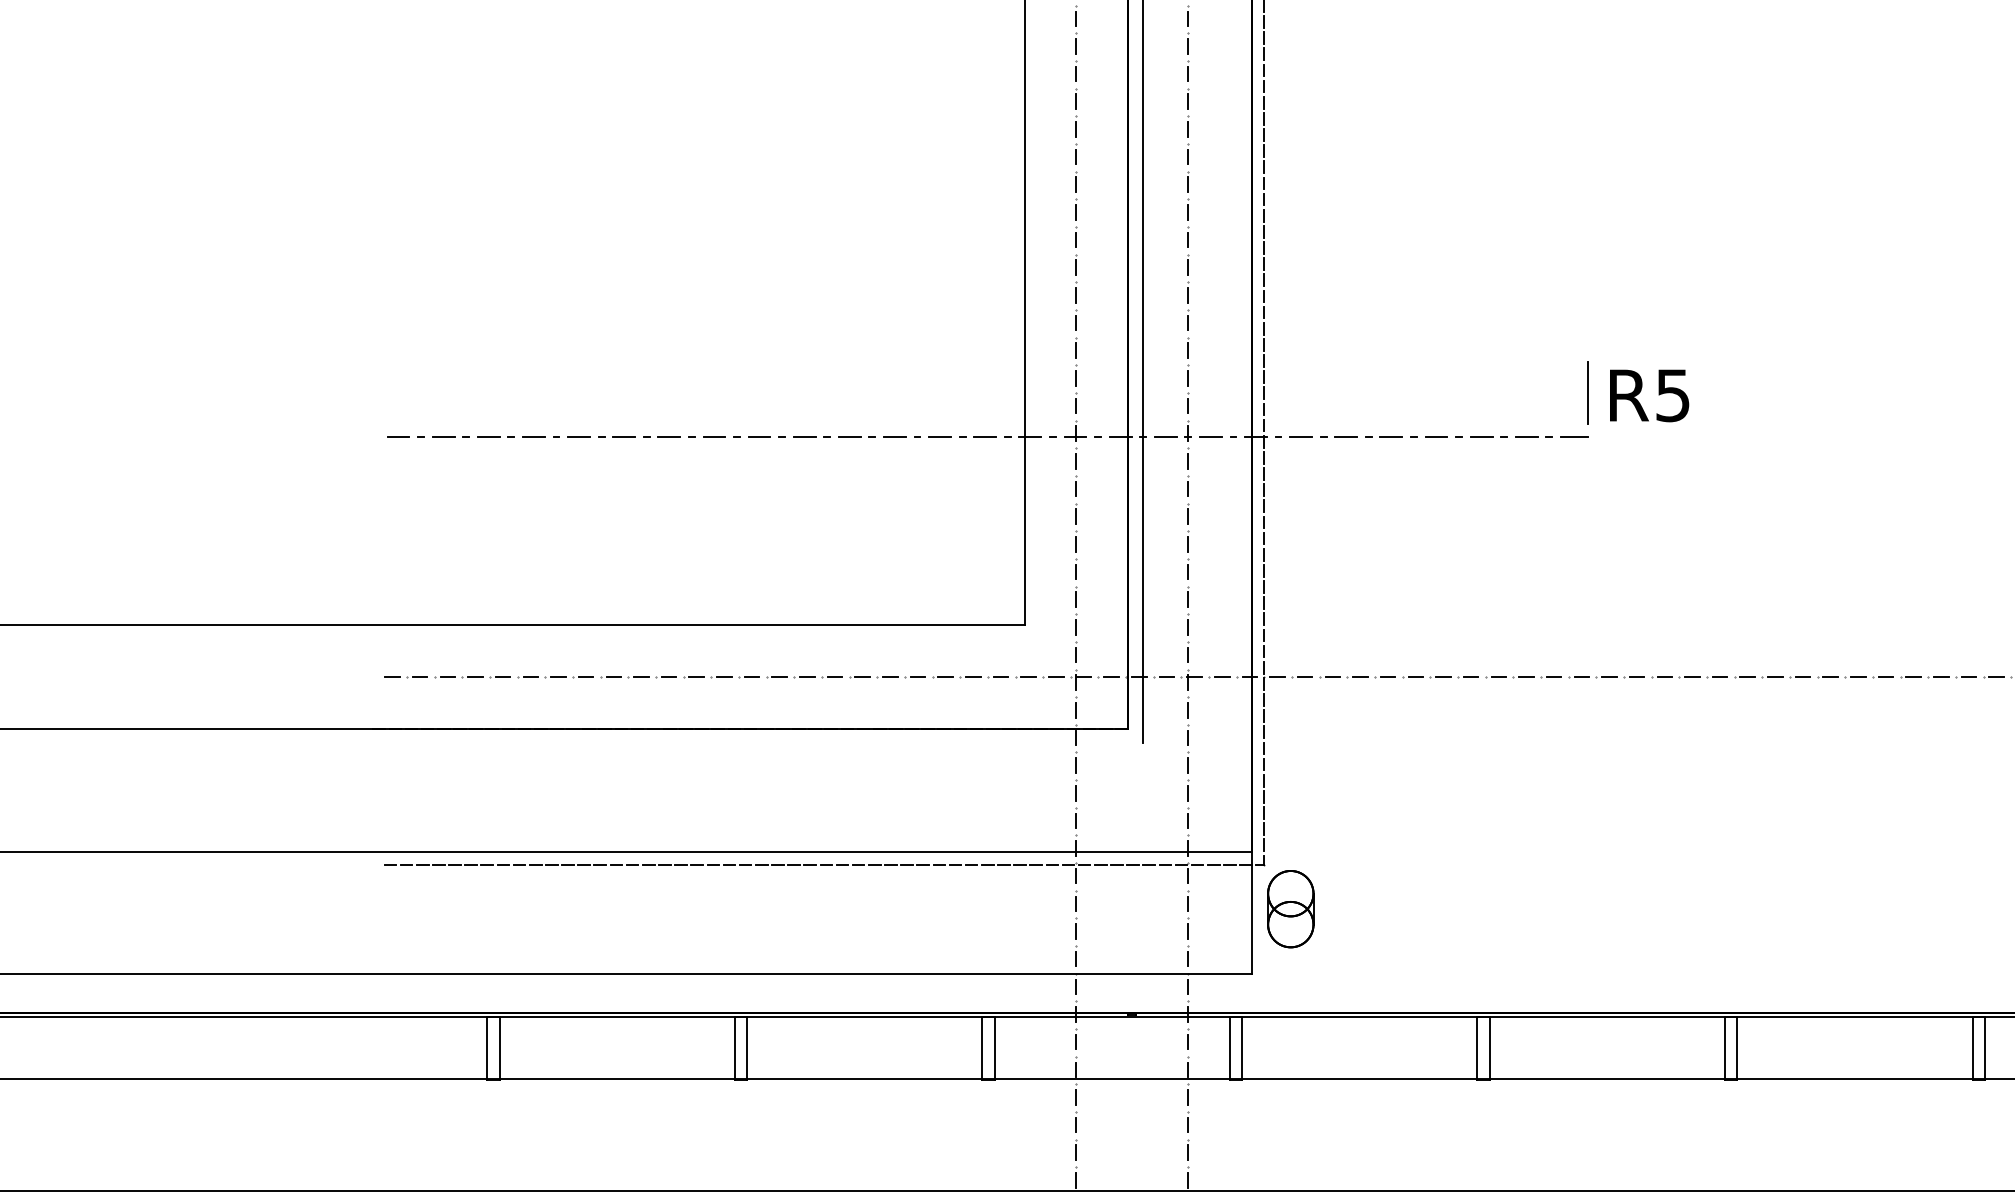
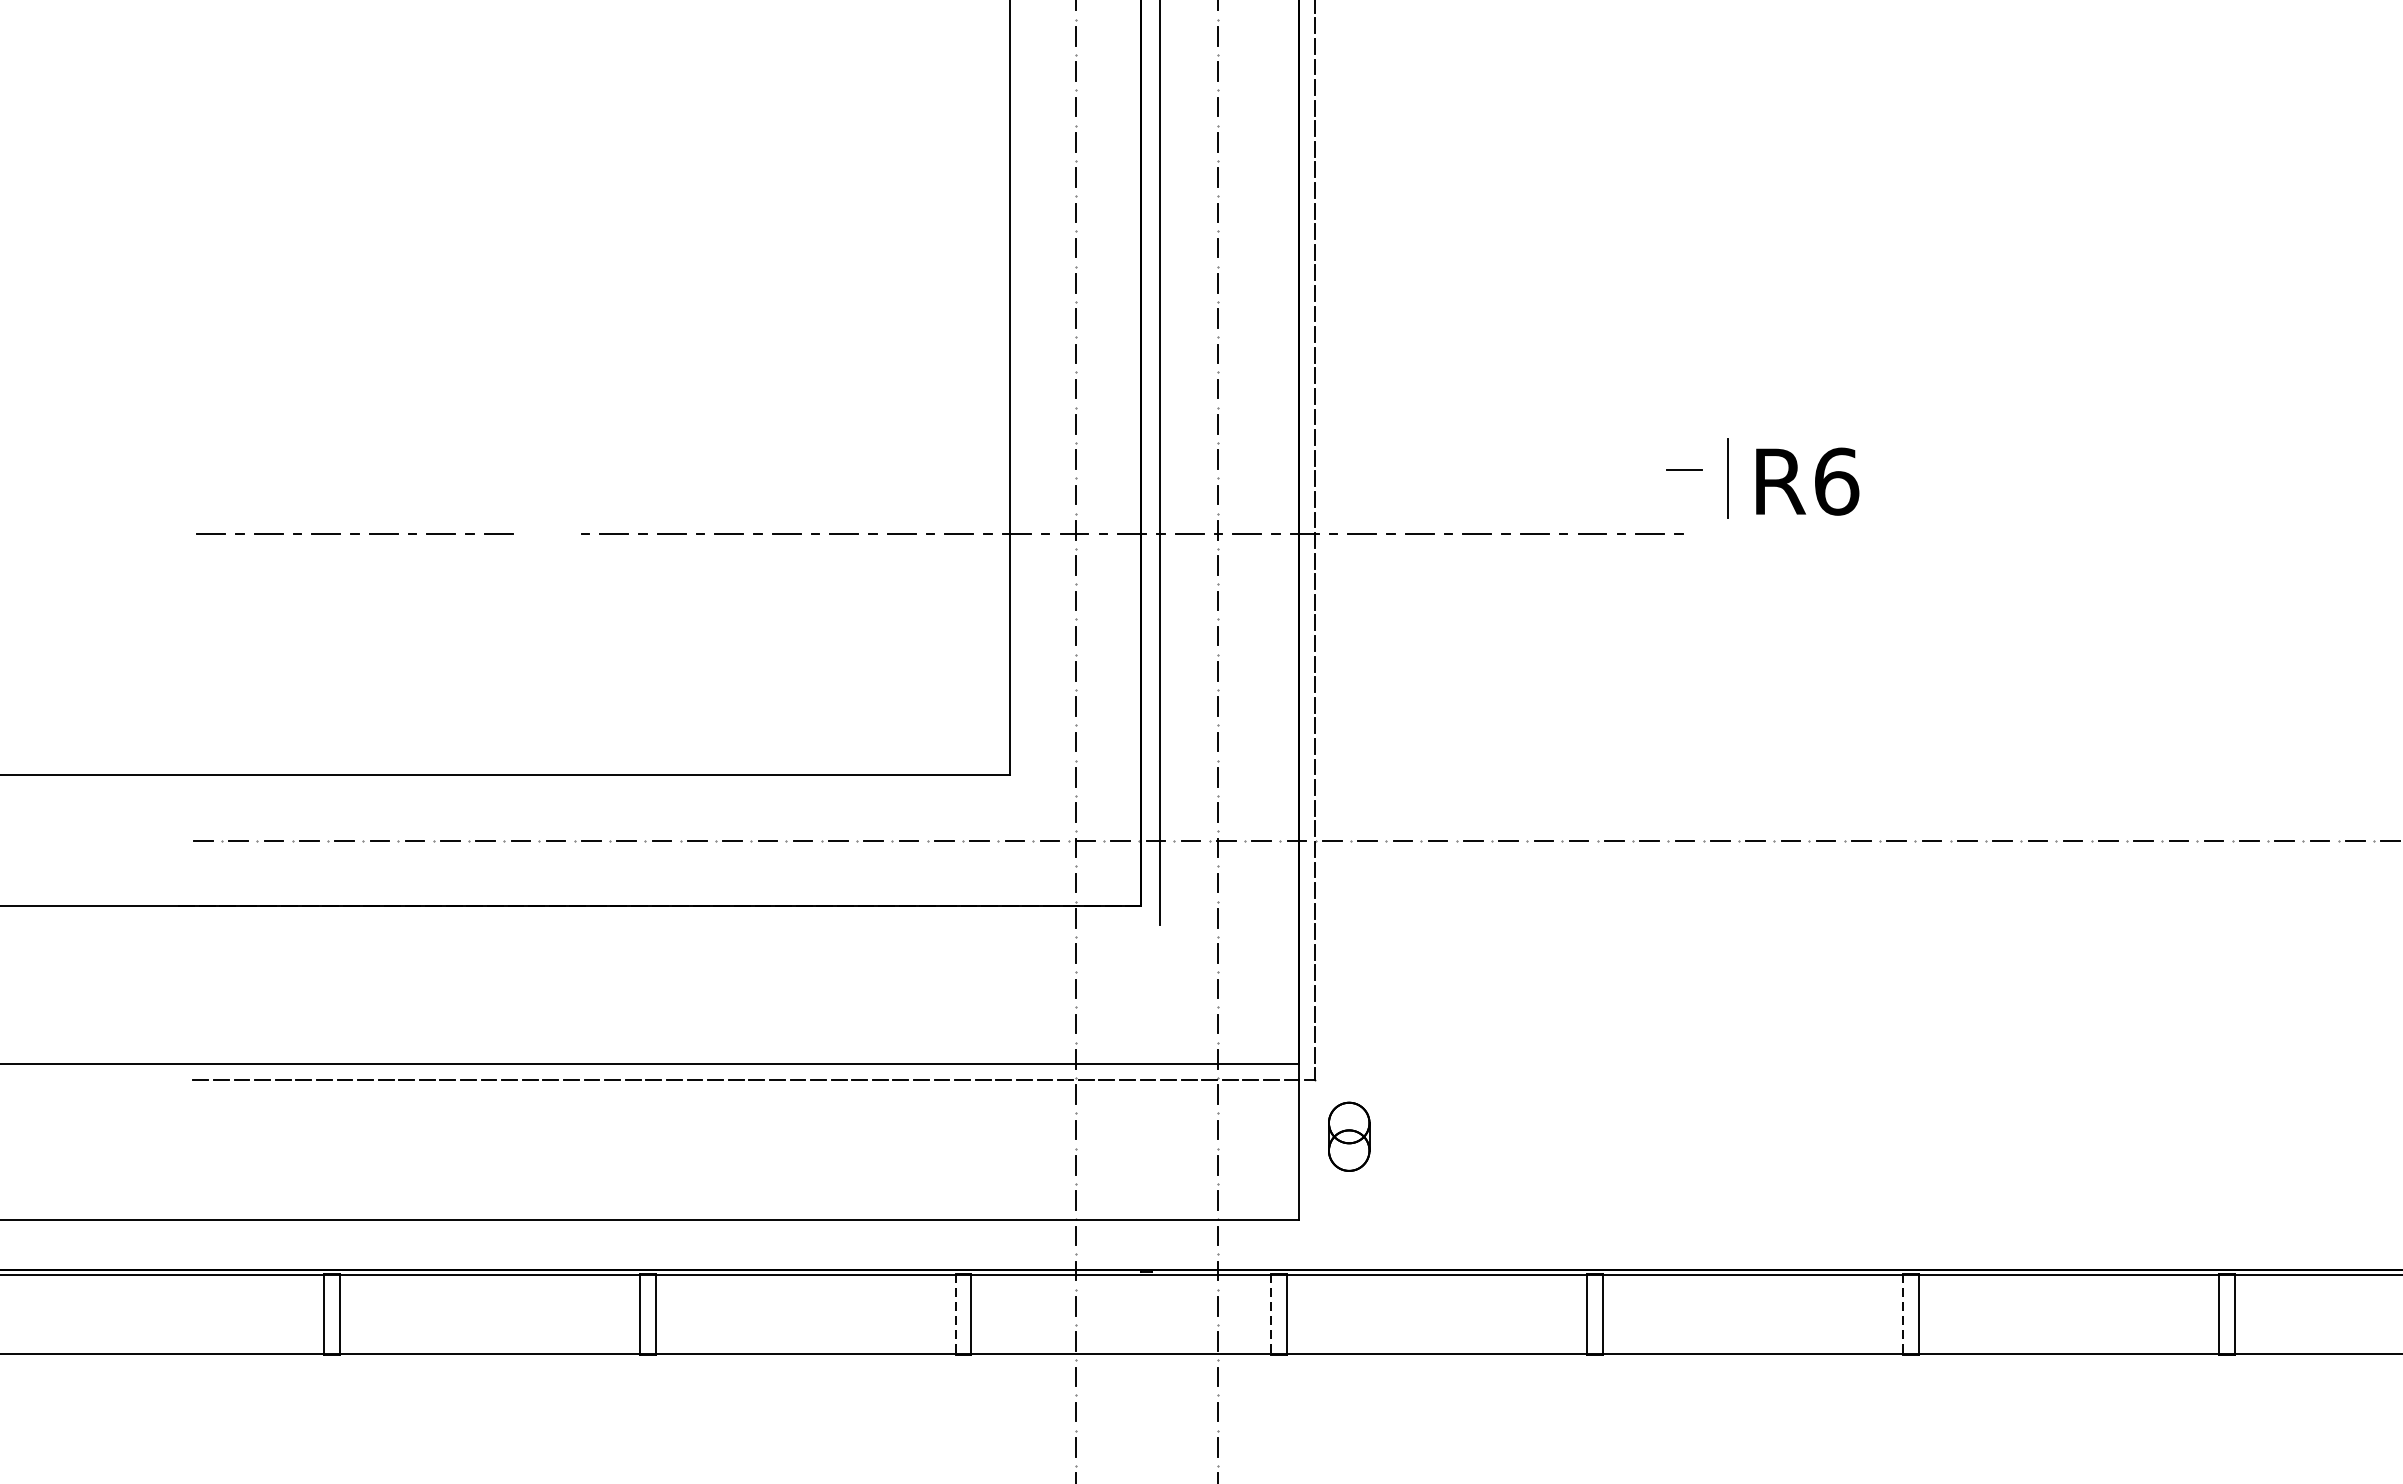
text: (1673, 395) -> (1837, 481), R5 -> R6
line: (661, 436) -> (546, 533), removed
line: (1574, 436) -> (1684, 470), moved
part: (1290, 909) -> (1348, 1137), size x0.7
line: (982, 1048) -> (955, 1314), solid -> dashed
line: (1229, 1048) -> (1270, 1314), solid -> dashed
line: (1725, 1048) -> (1903, 1314), solid -> dashed

